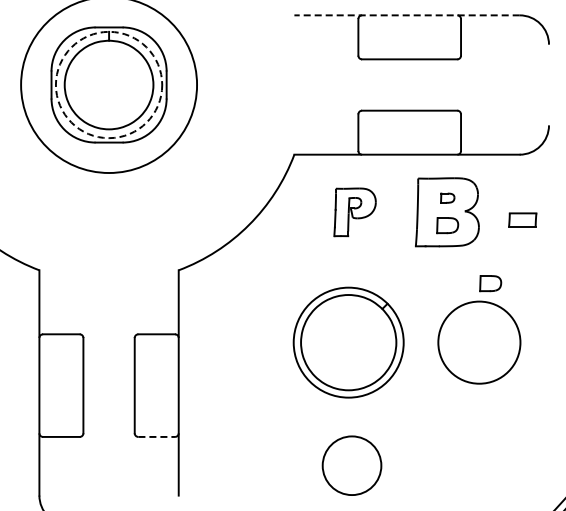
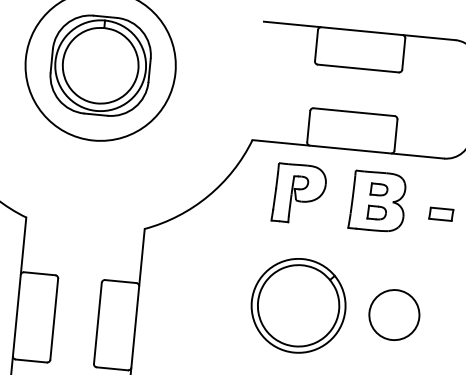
line: (407, 15) -> (360, 31), dashed -> solid
circle: (108, 84) -> (100, 65), dashed -> solid
part: (447, 197) -> (379, 189), size x1.43
part: (354, 212) -> (298, 194), size x1.43
part: (490, 283) -> (408, 265), removed
part: (348, 342) -> (298, 305), moved
circle: (479, 342) -> (394, 314), size x0.71
line: (157, 436) -> (113, 368), dashed -> solid

